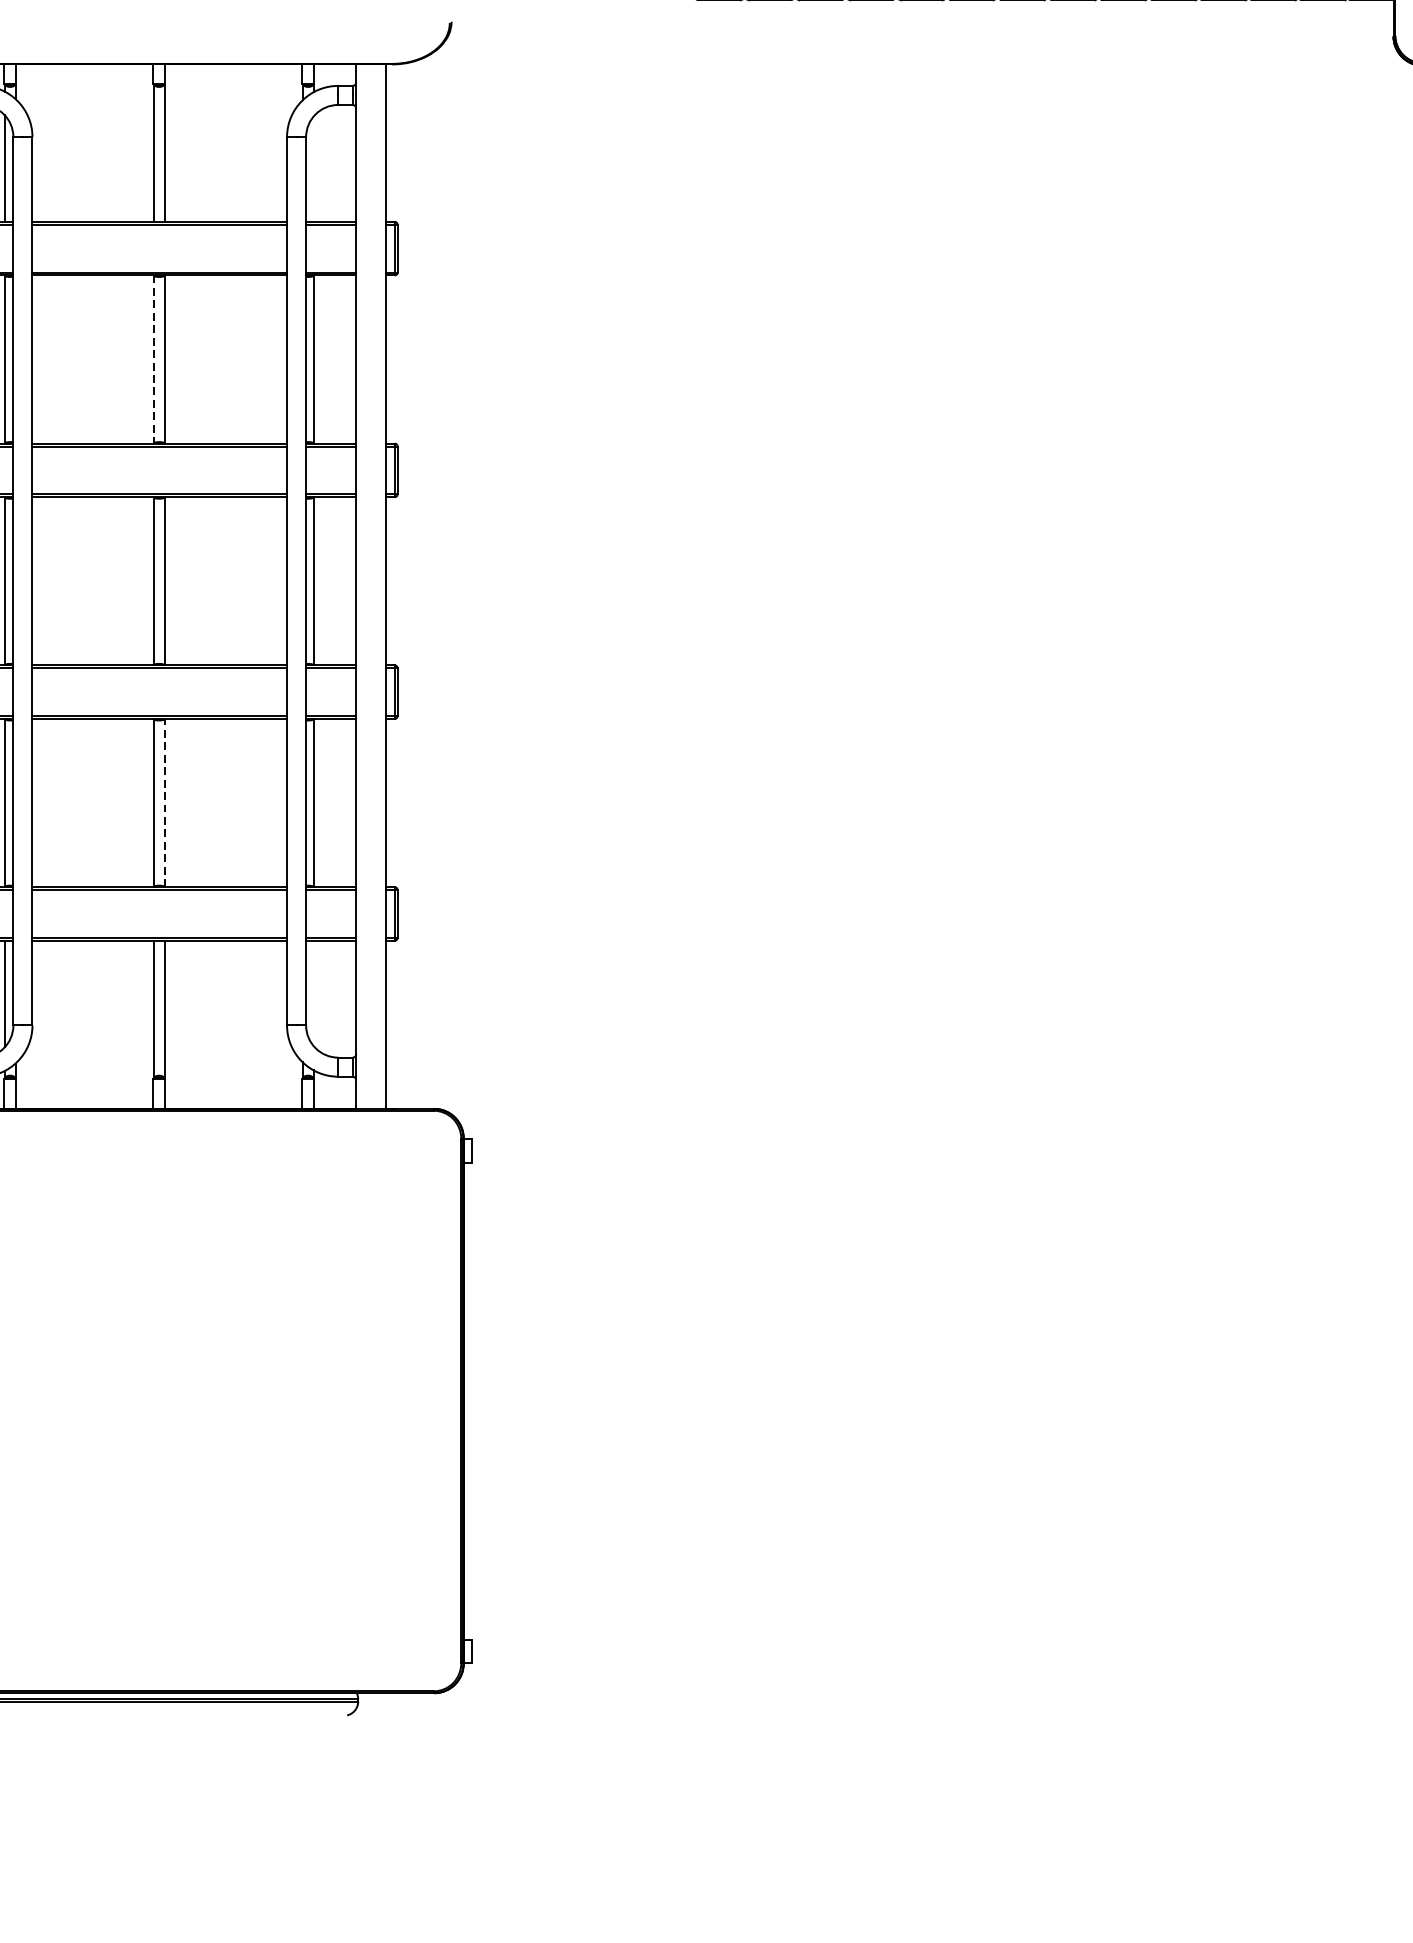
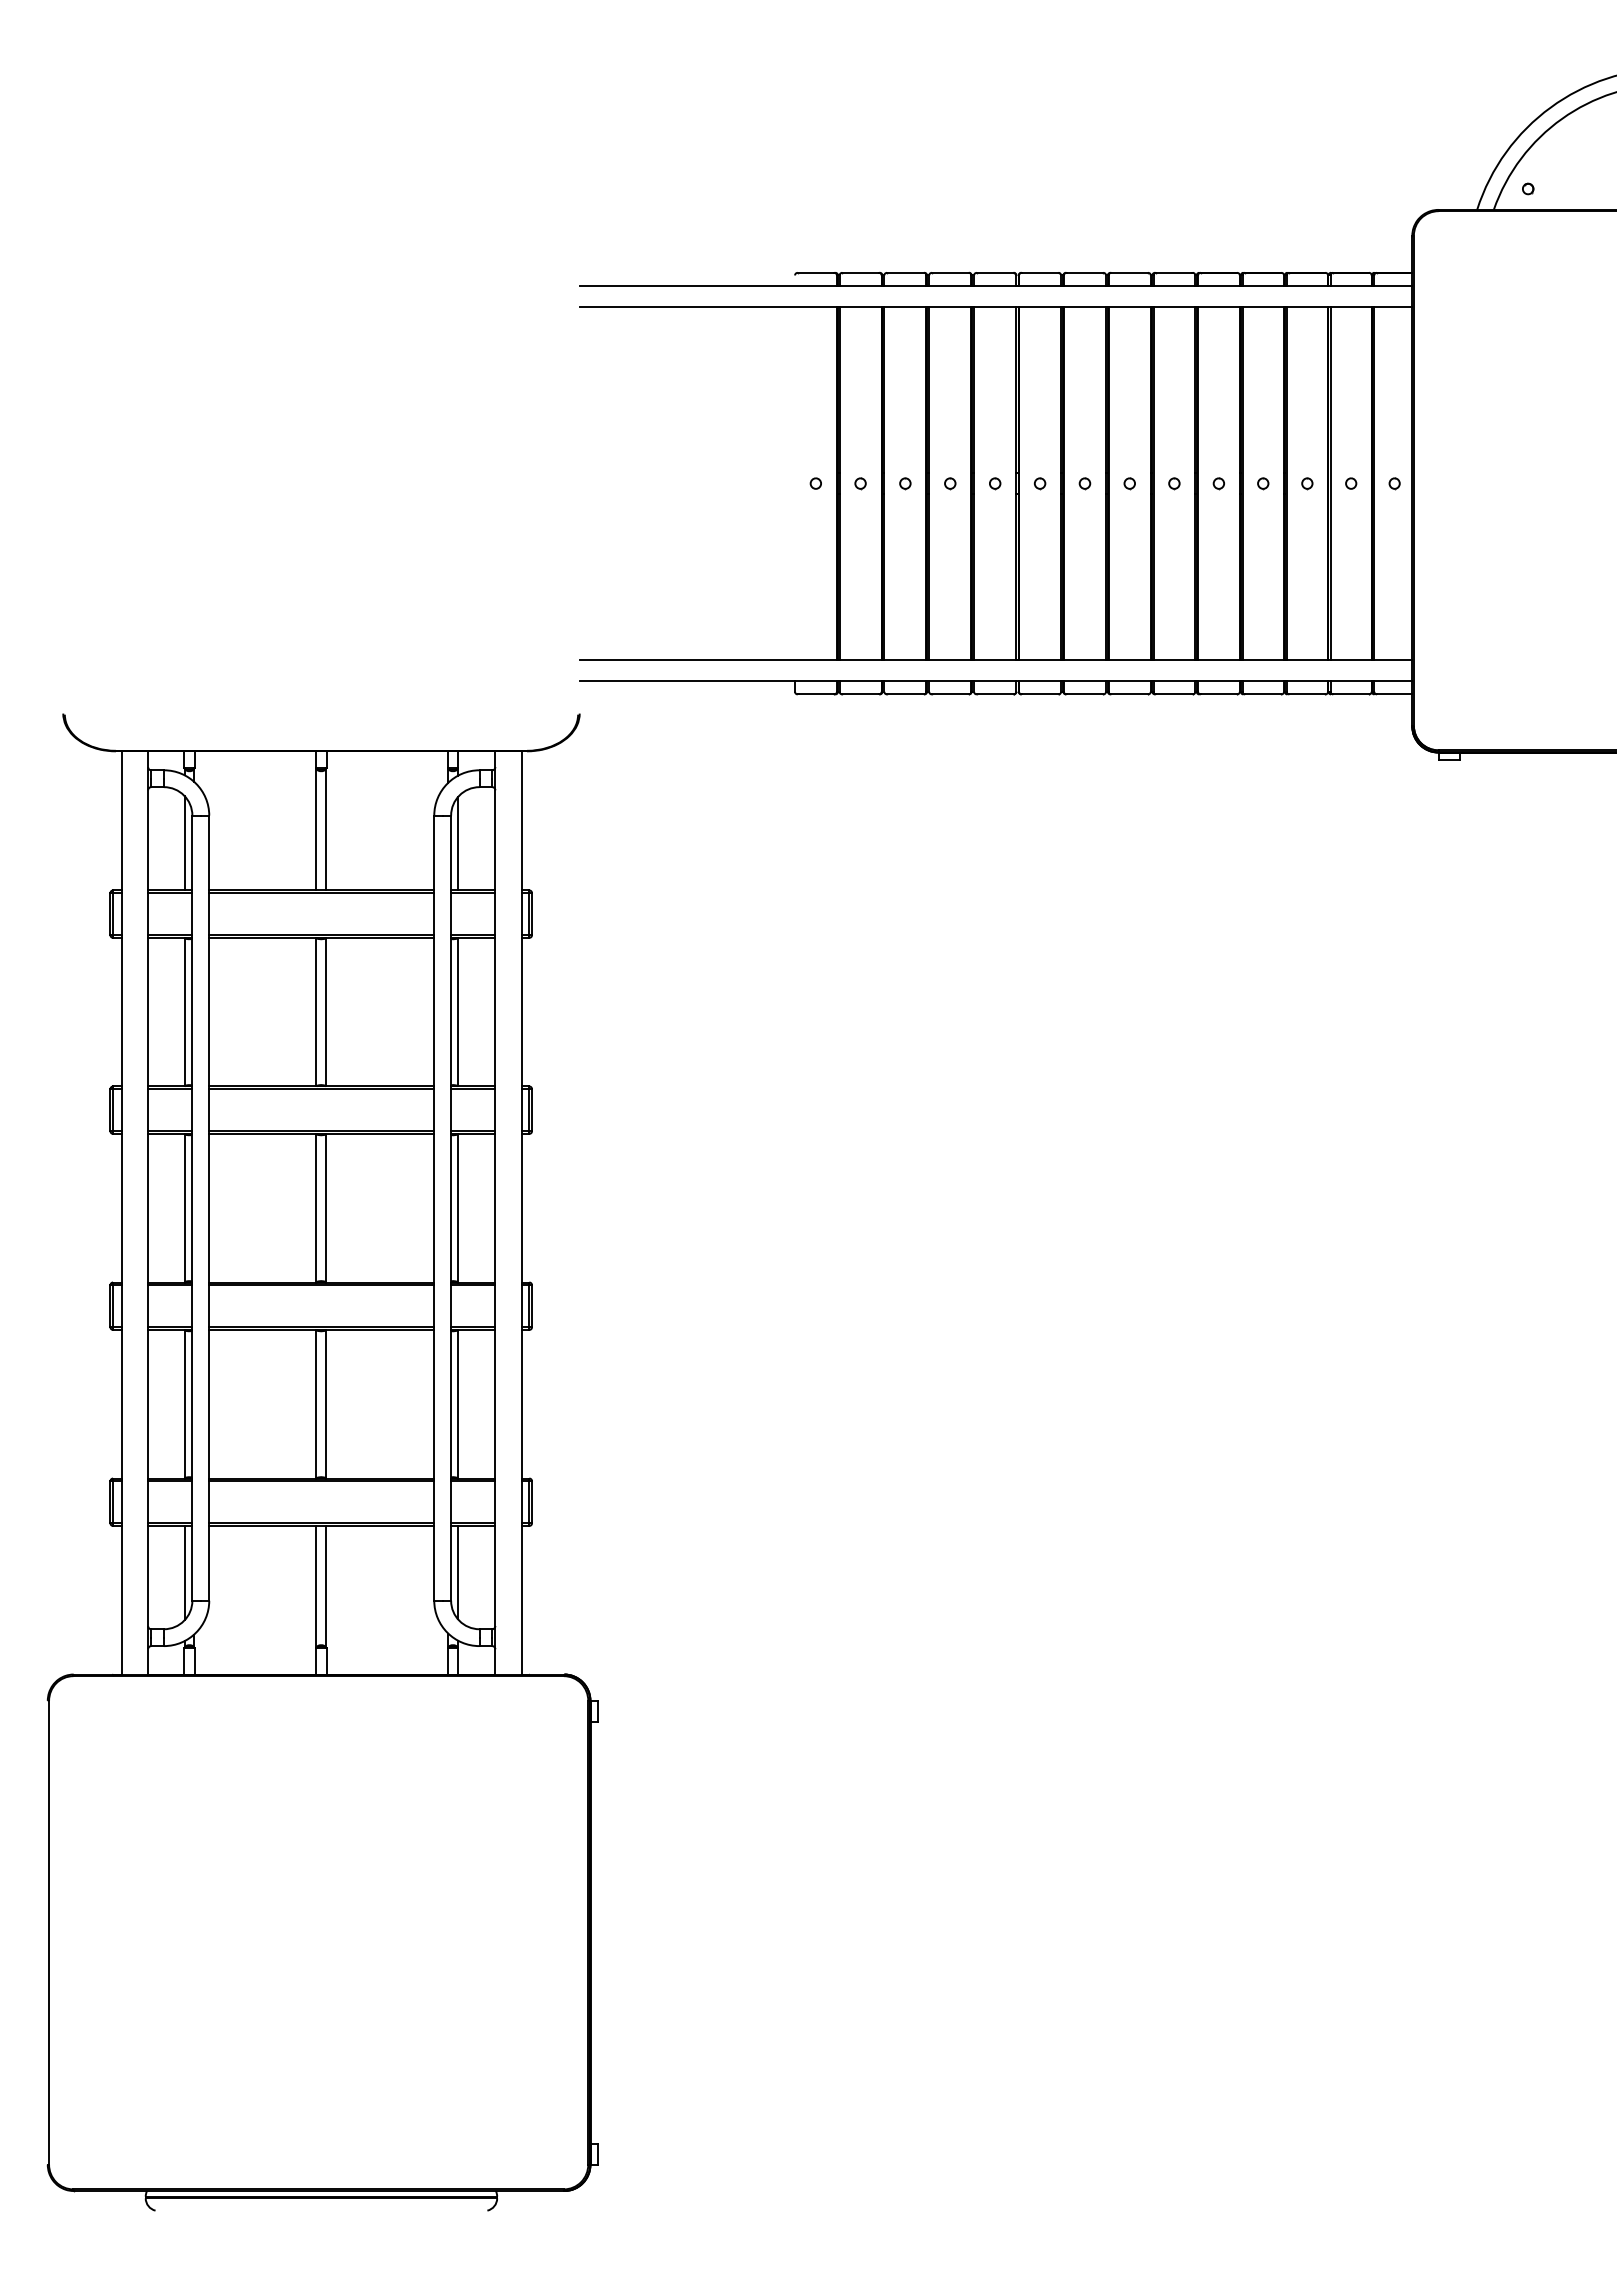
line: (313, 168) -> (457, 843), added
line: (153, 359) -> (316, 1012), dashed -> solid
line: (163, 802) -> (325, 1403), dashed -> solid
line: (313, 993) -> (457, 1572), added

